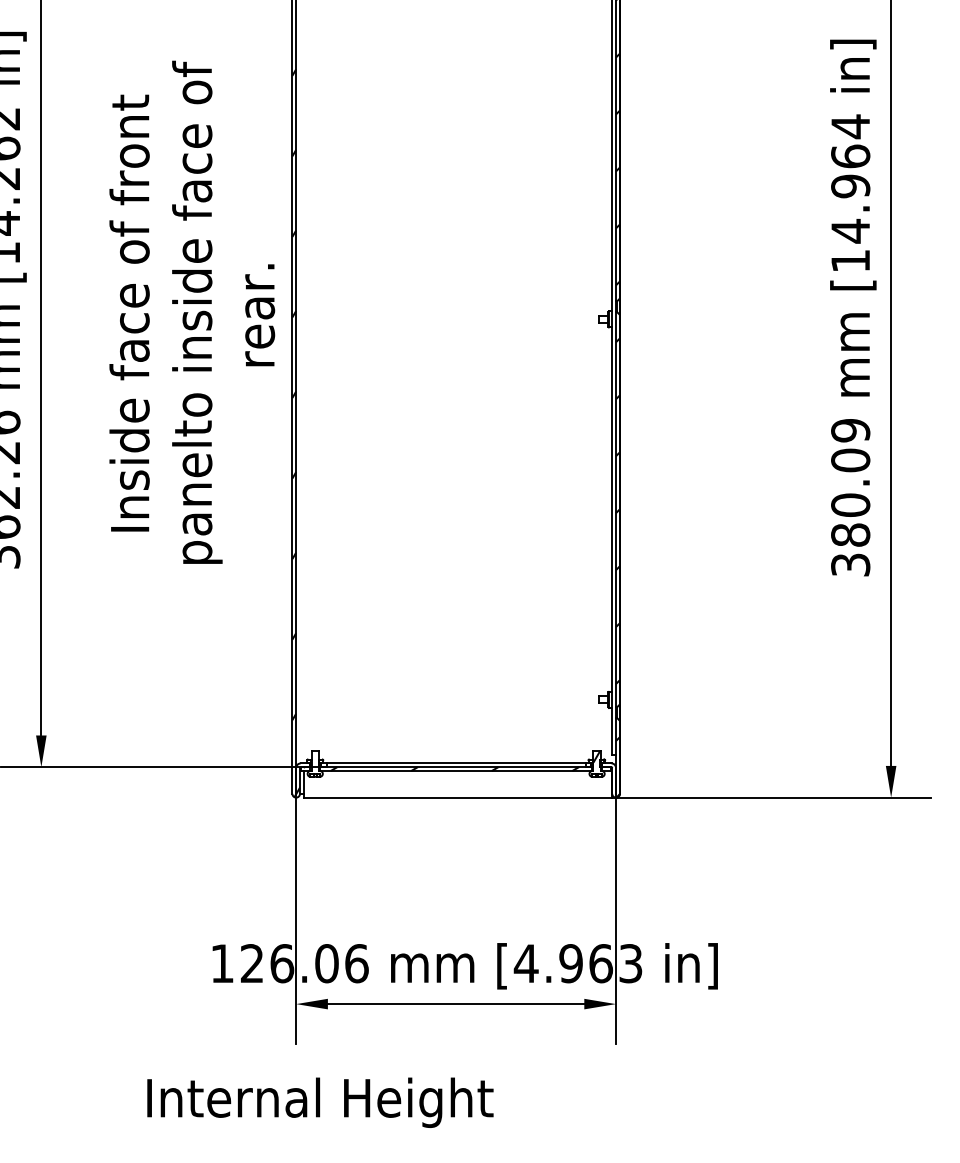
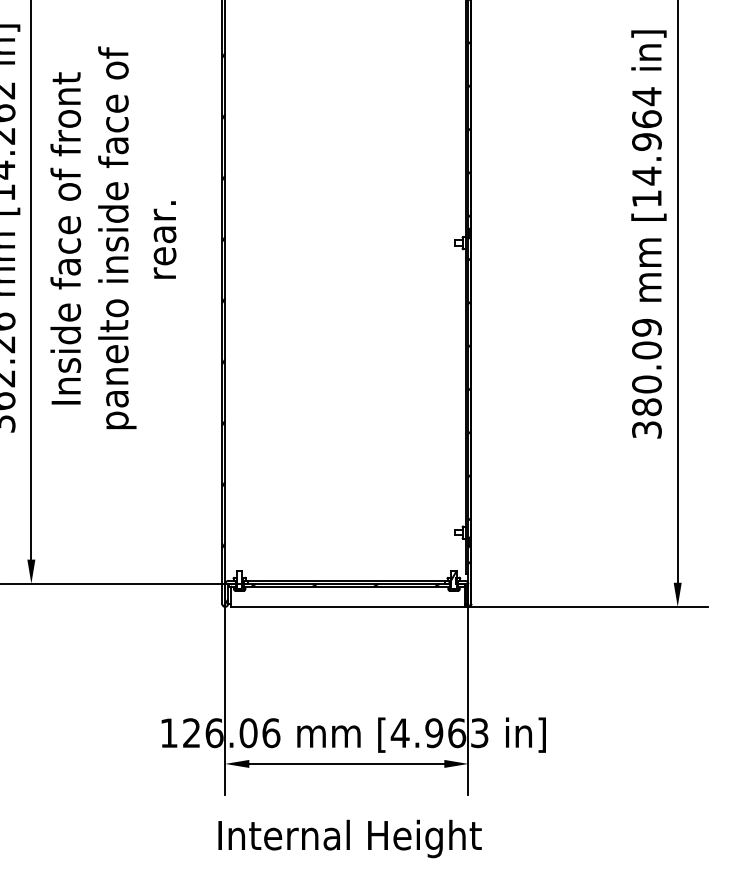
text: (192, 311) -> (113, 237), moved
text: (320, 1102) -> (350, 838), moved

